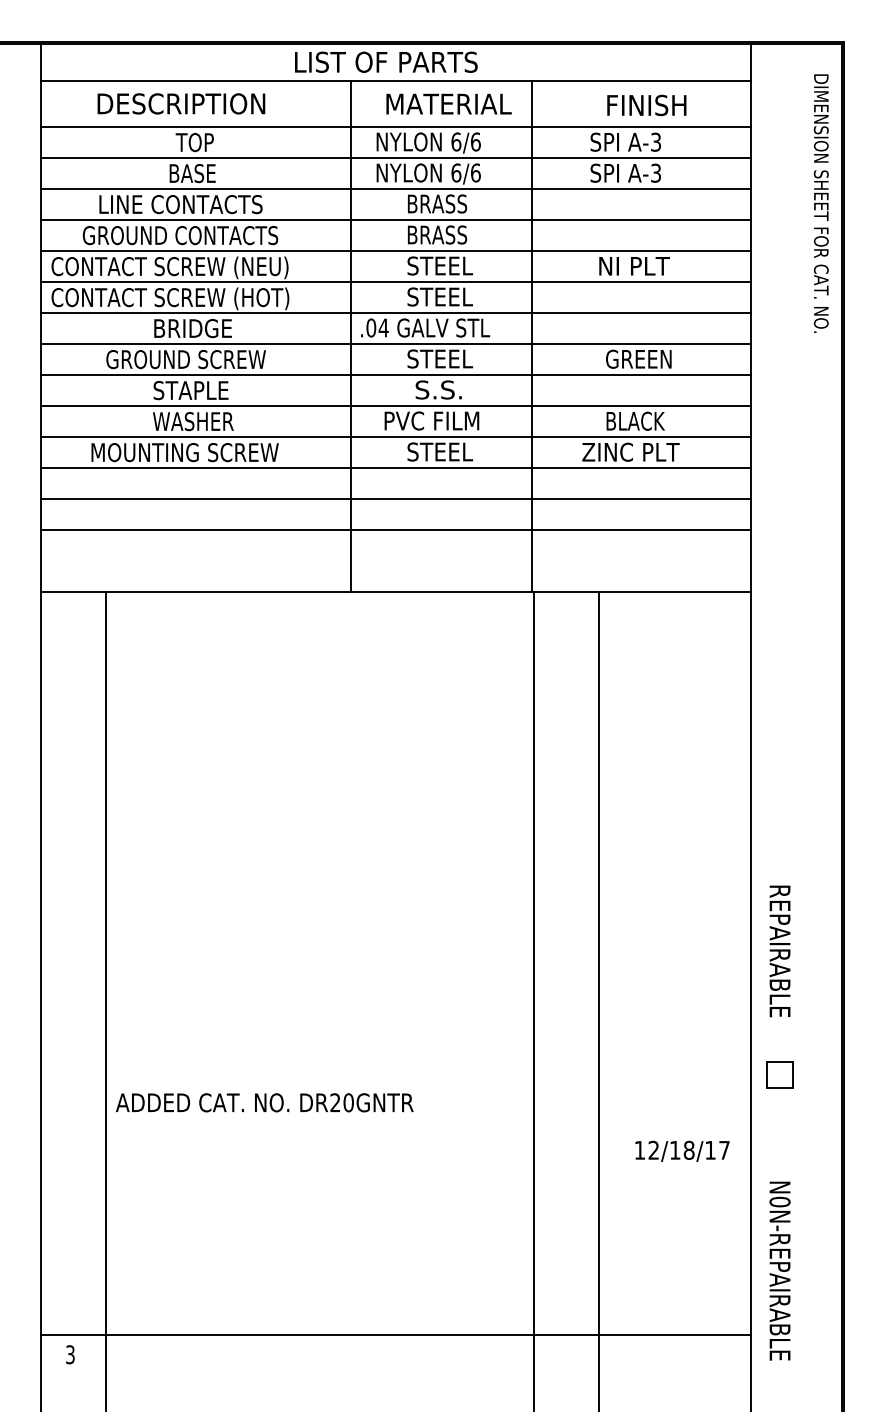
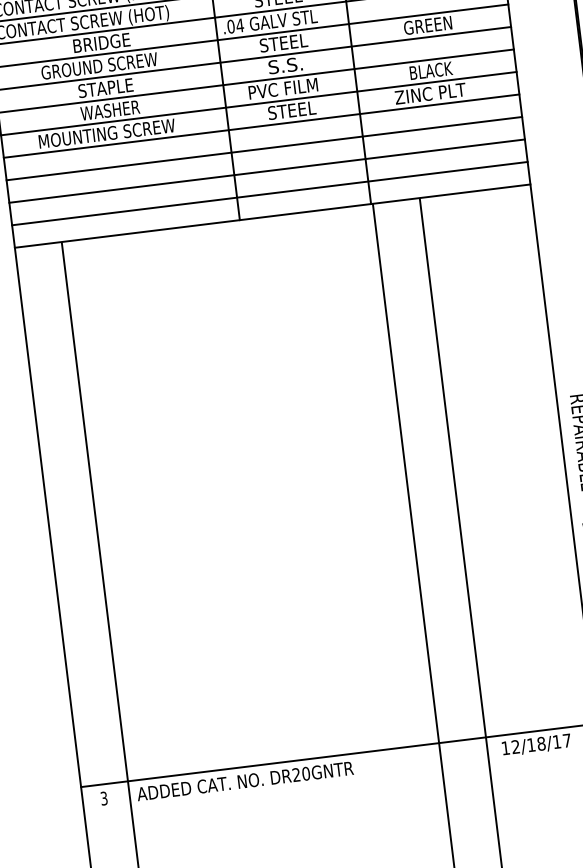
line: (395, 561) -> (269, 193), added
text: (264, 1102) -> (245, 781), moved
text: (682, 1150) -> (536, 744), moved

